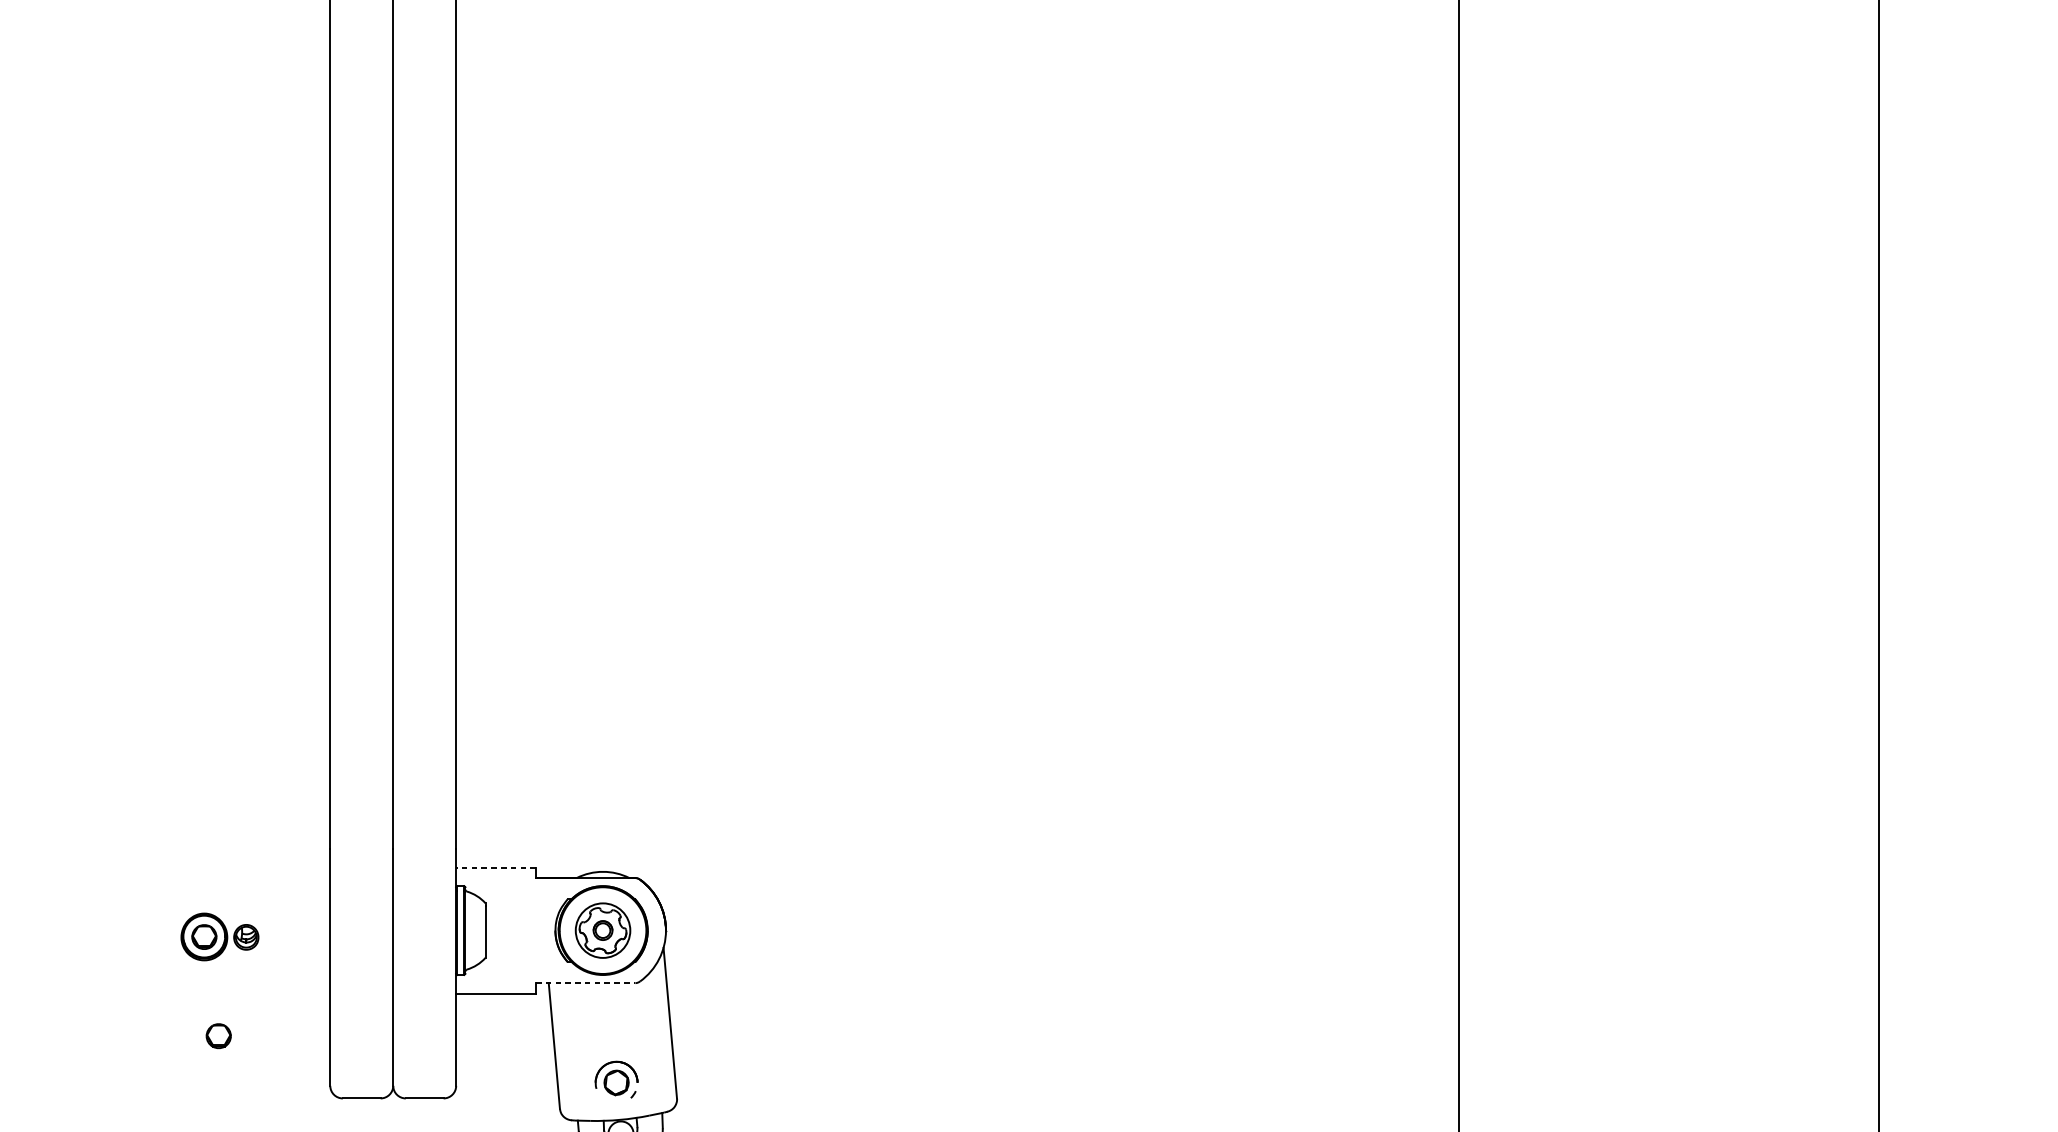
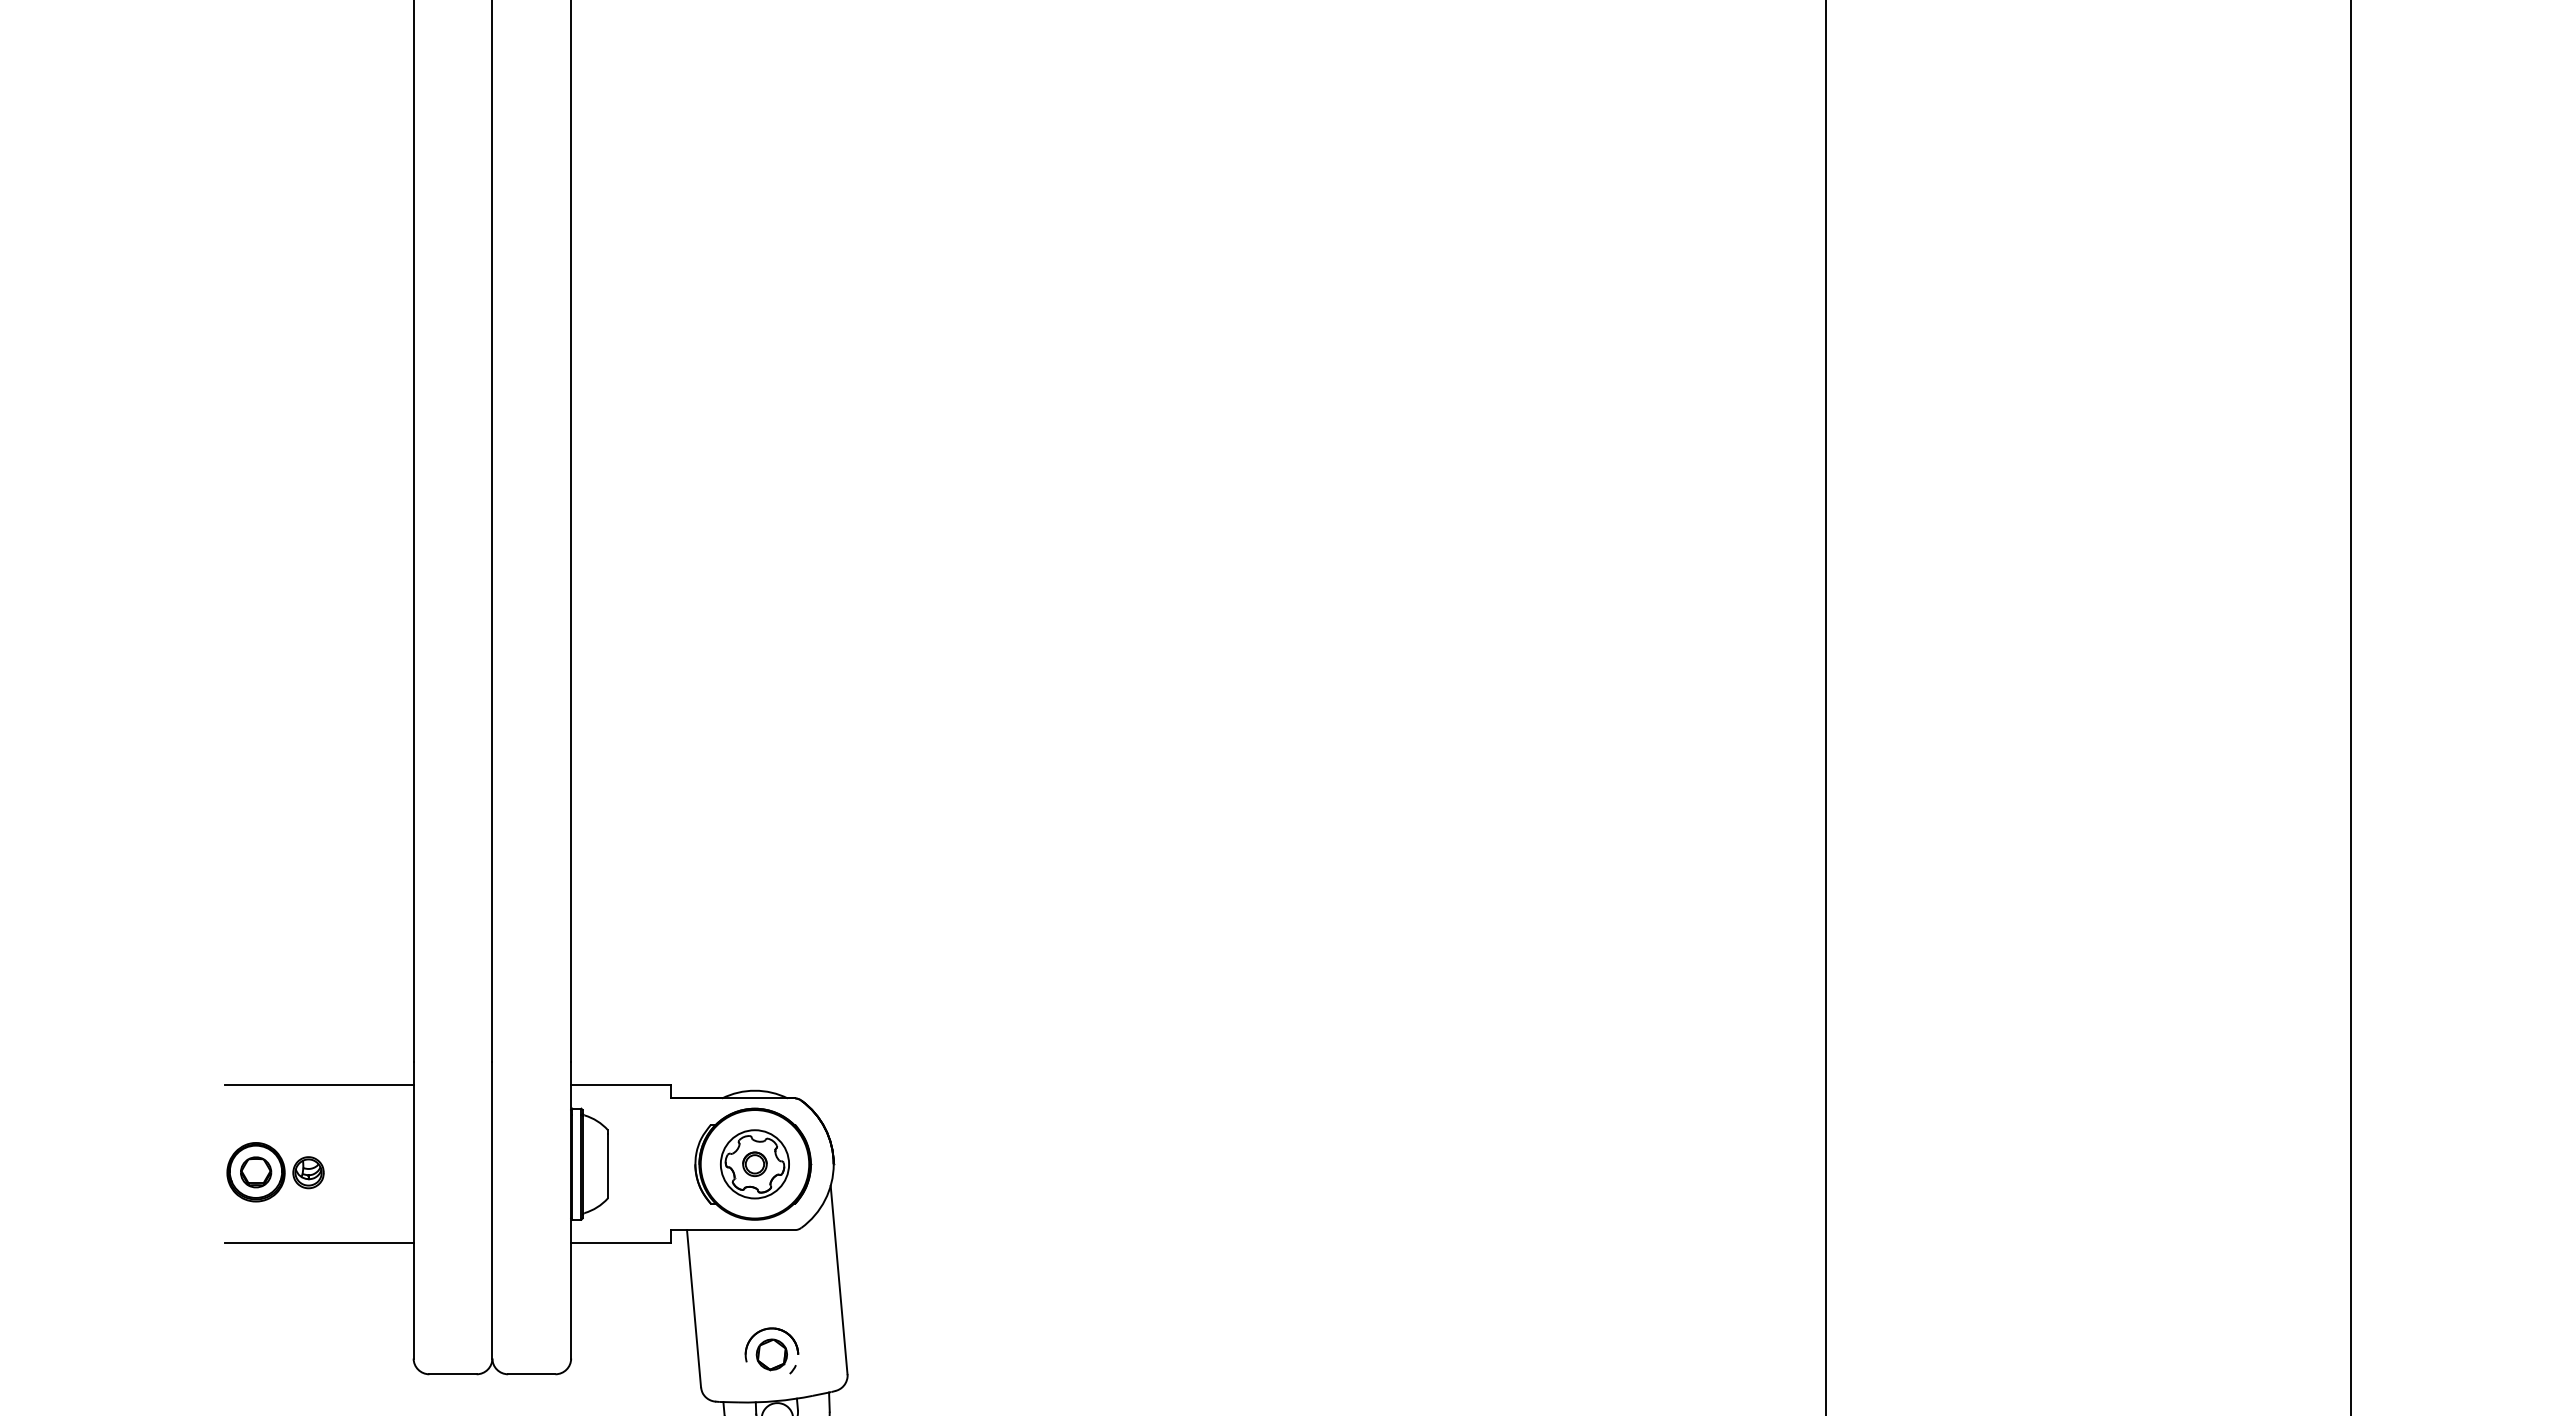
line: (254, 867) -> (318, 1085), added
line: (496, 867) -> (621, 1085), dashed -> solid
line: (585, 983) -> (733, 1230), dashed -> solid
line: (254, 993) -> (318, 1243), added
part: (219, 1036) -> (274, 1296), removed

